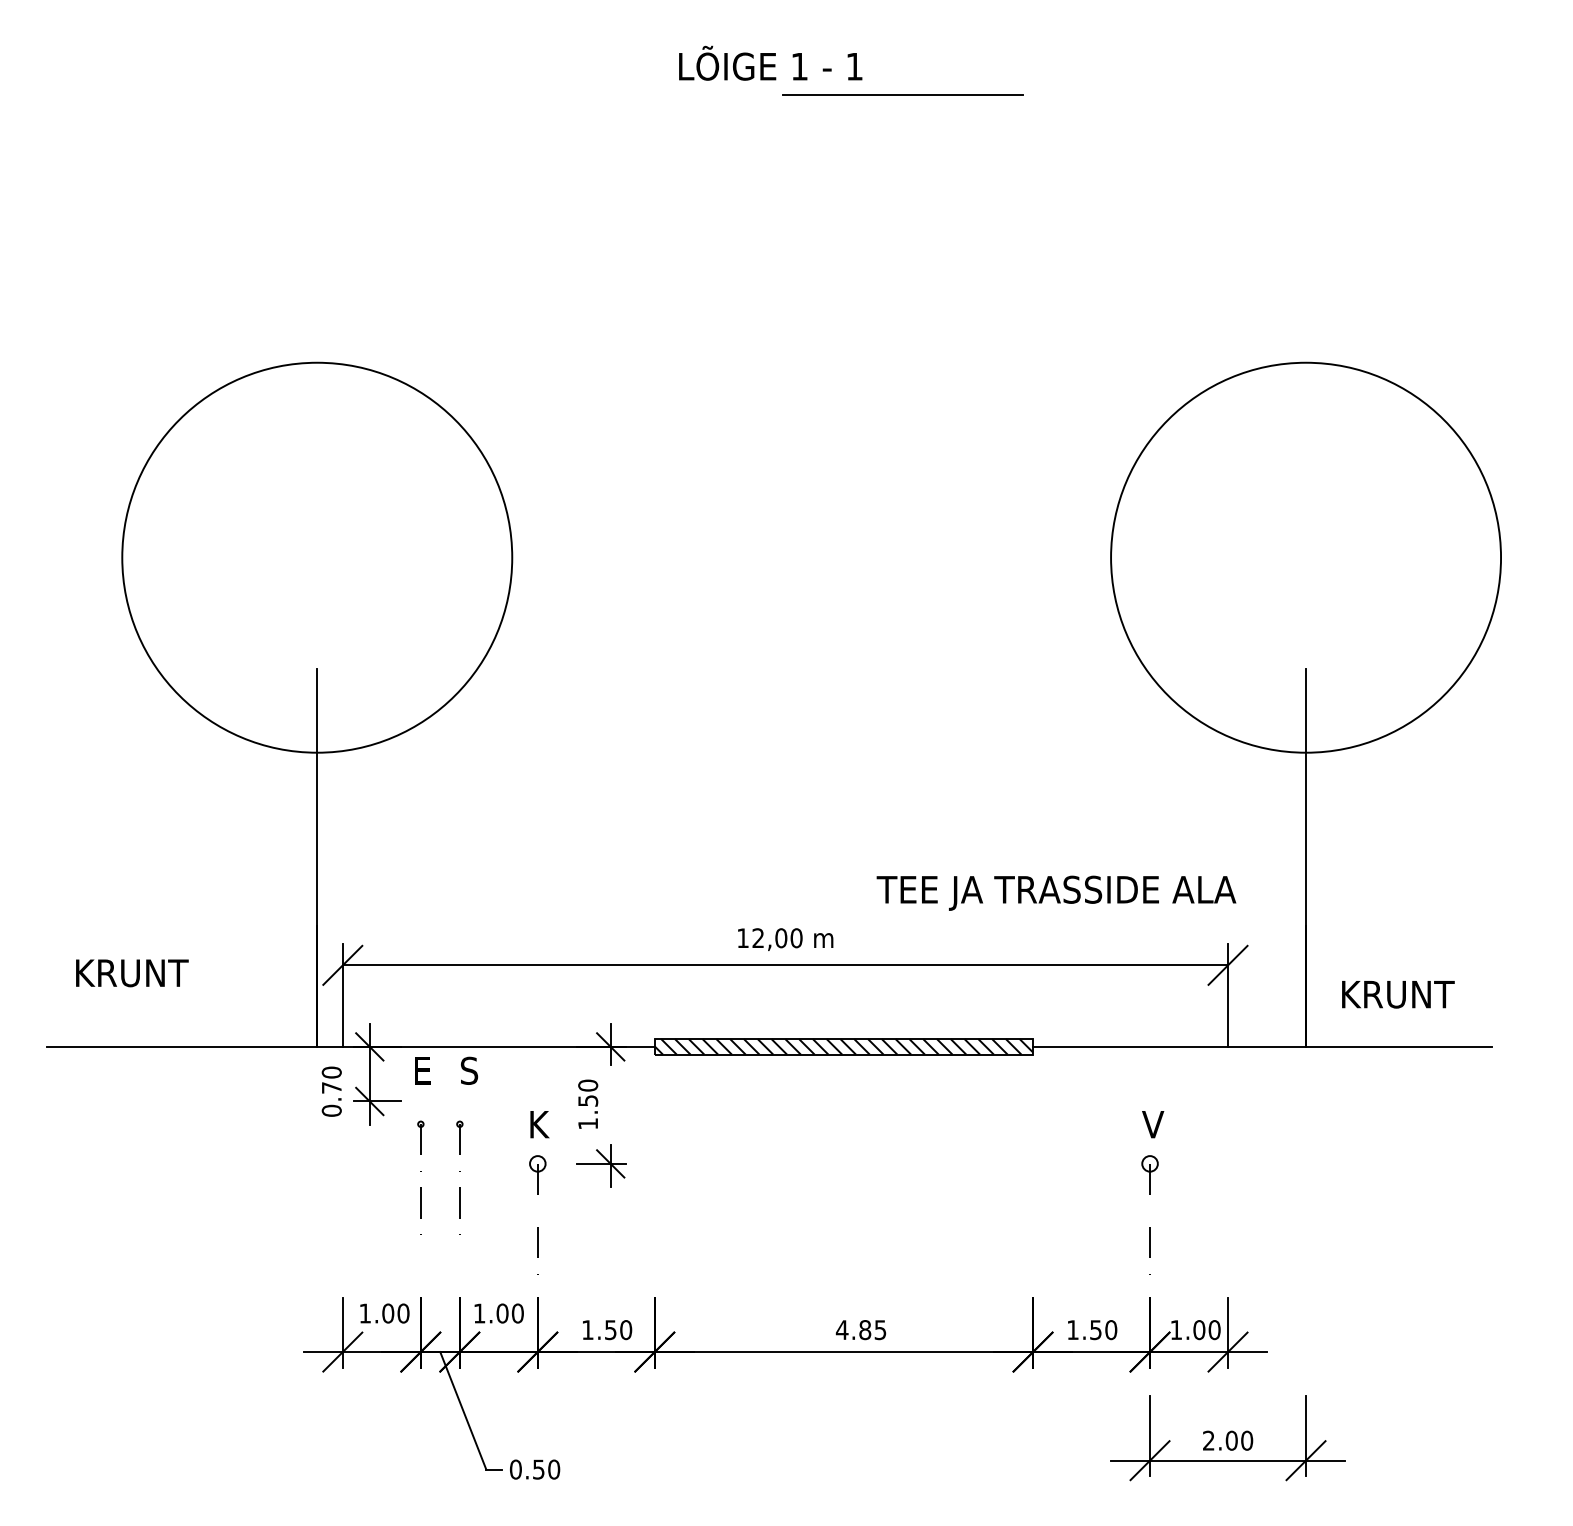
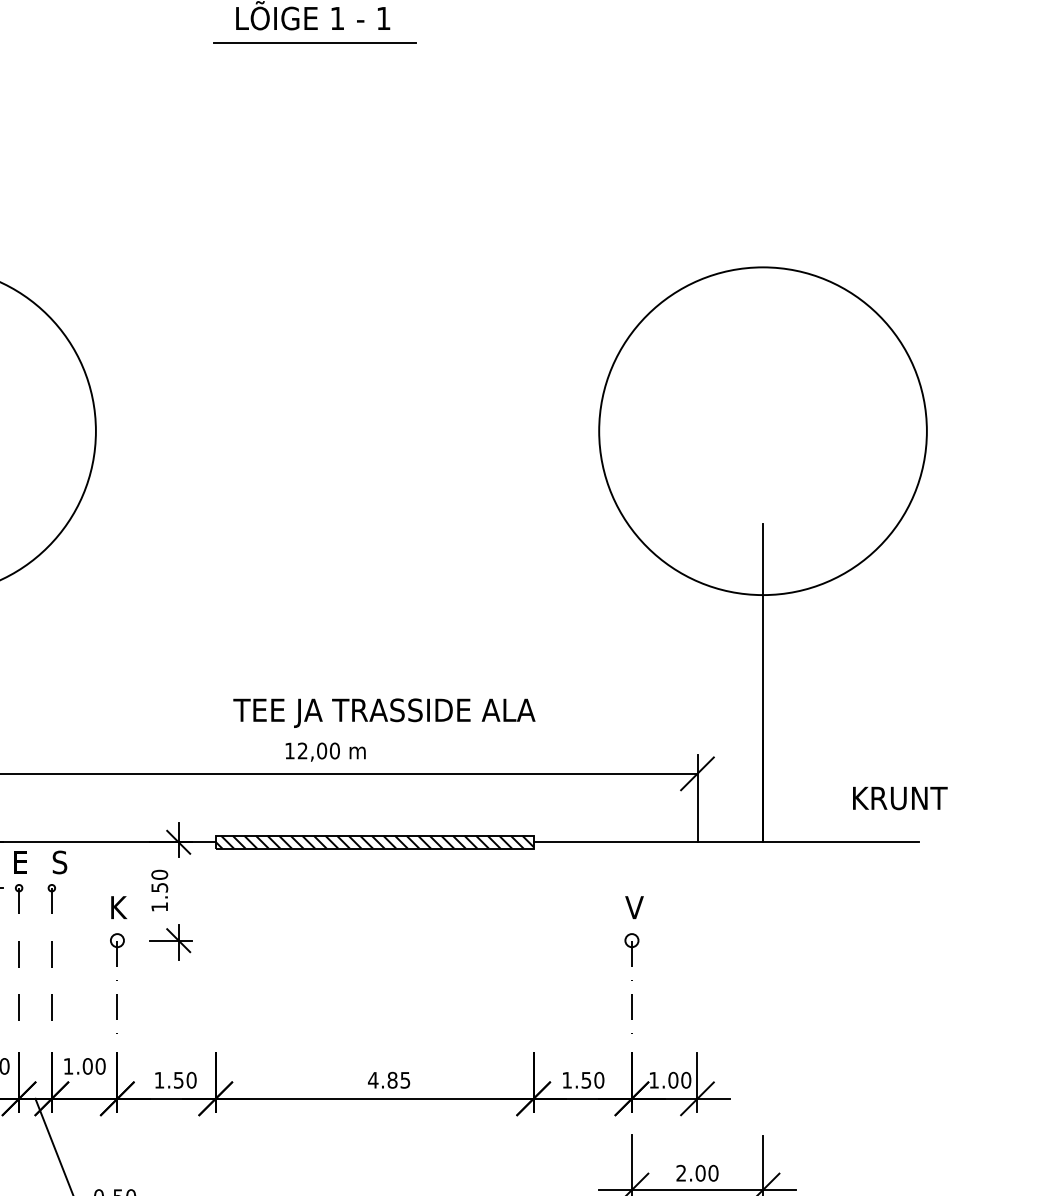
line: (902, 94) -> (314, 41), moved
text: (1056, 892) -> (384, 712), moved
text: (1398, 994) -> (900, 798), moved
part: (420, 1177) -> (18, 952), size x1.43
part: (459, 1177) -> (51, 952), size x1.43

